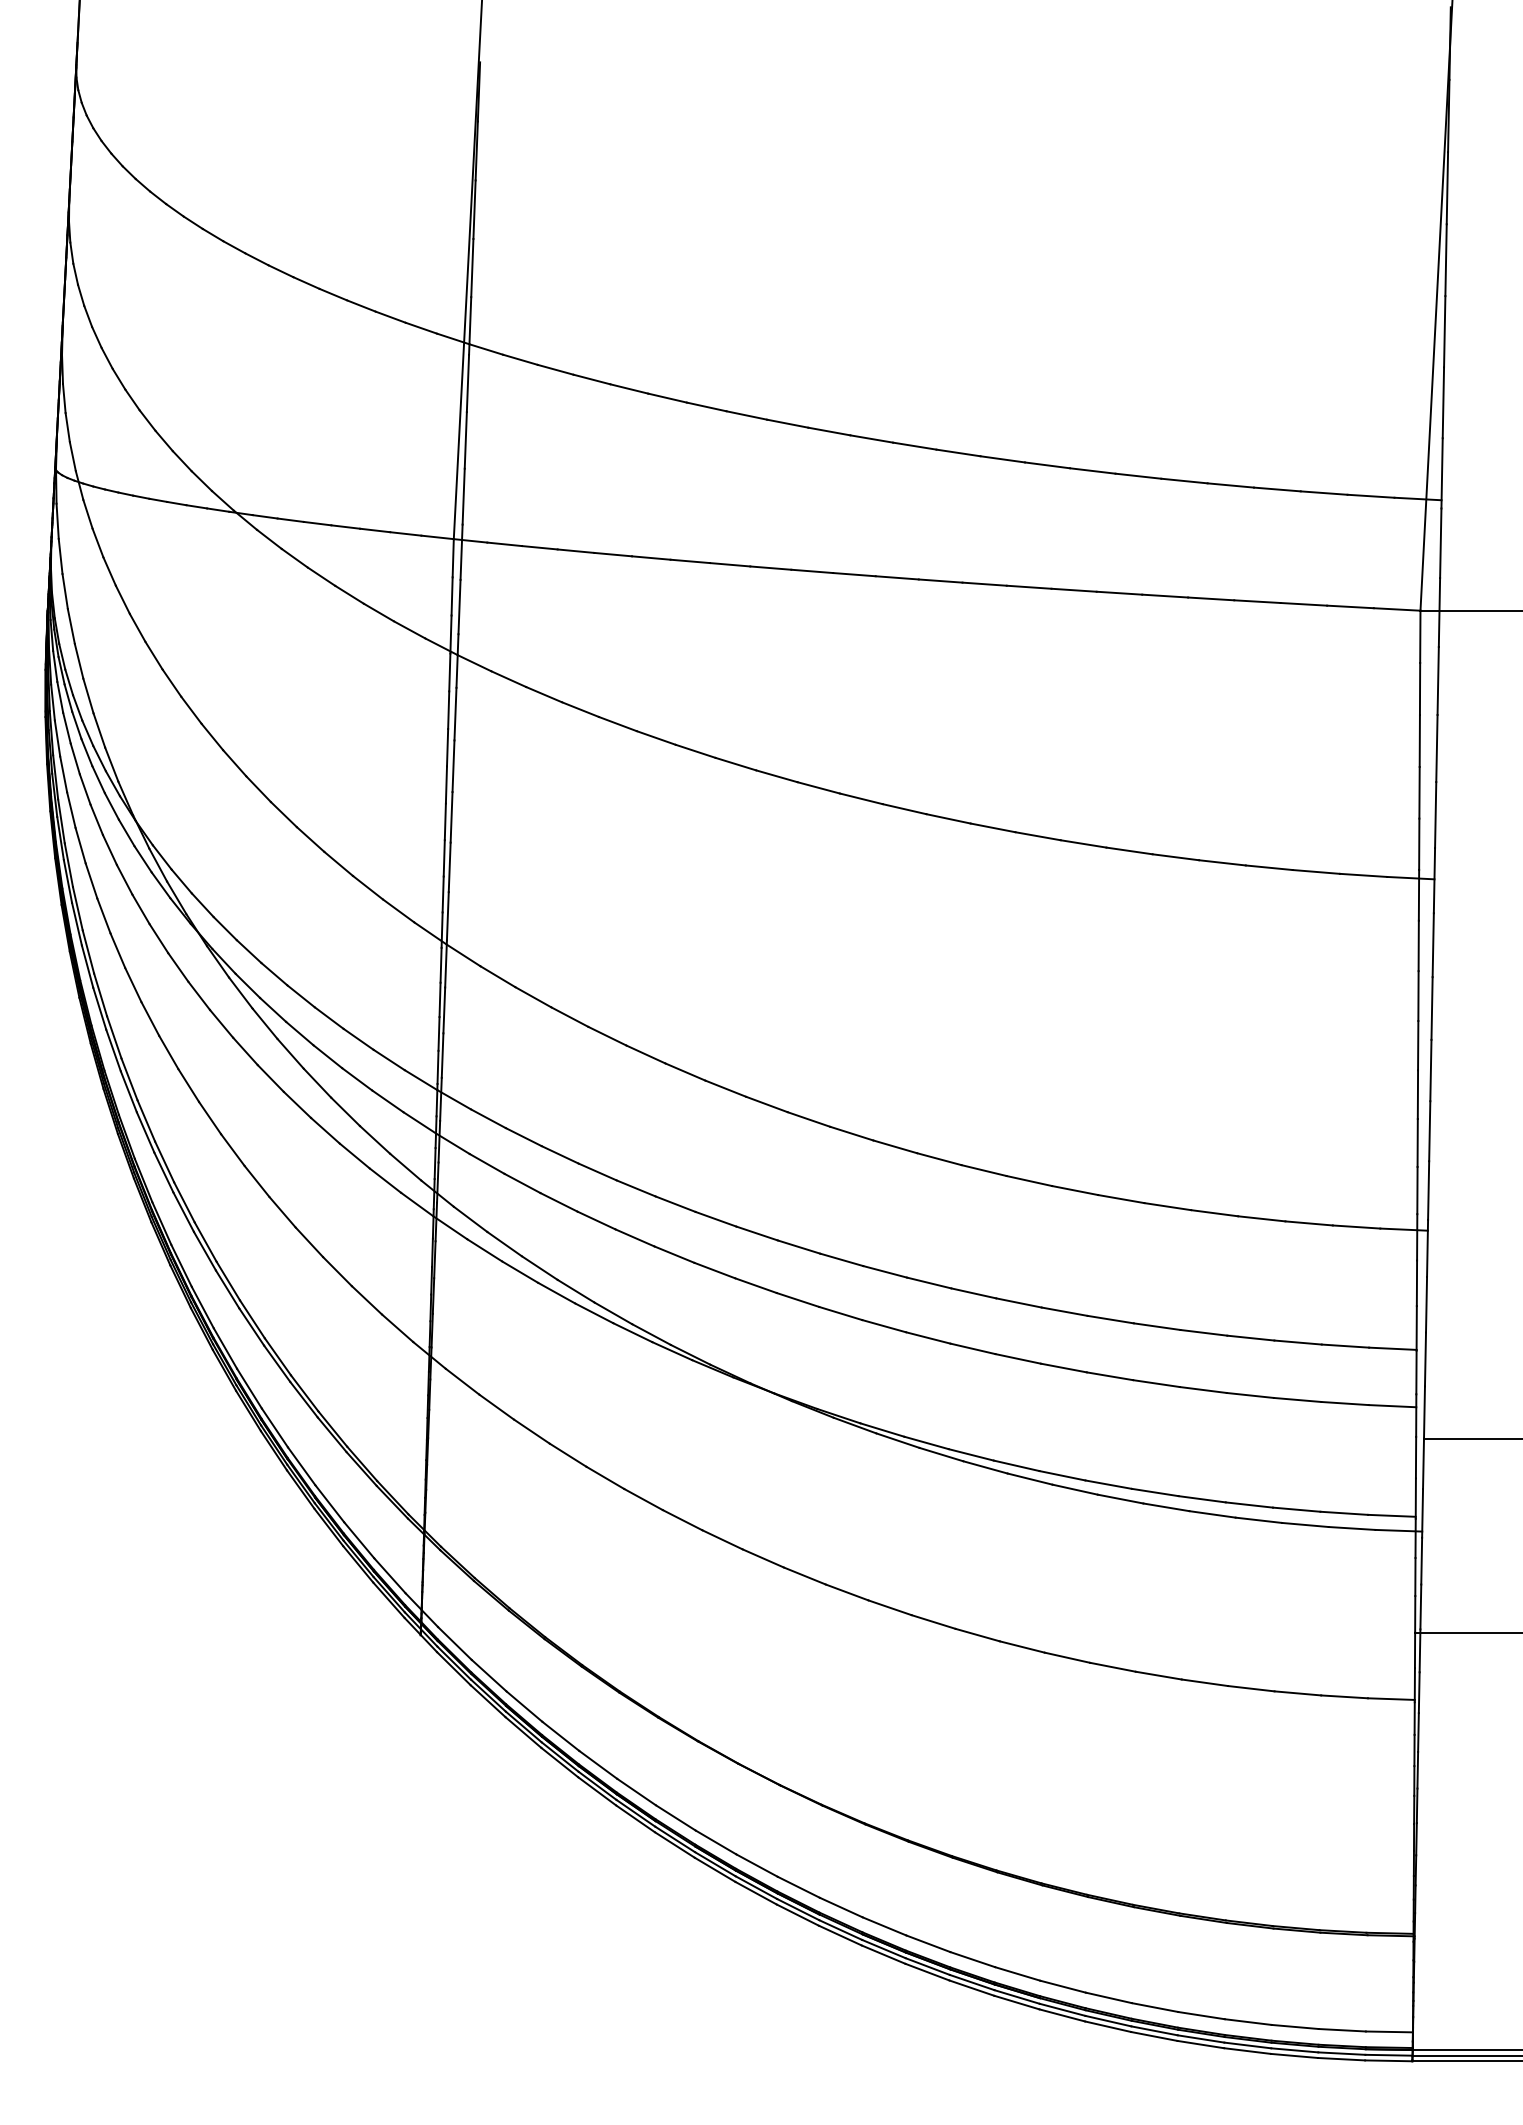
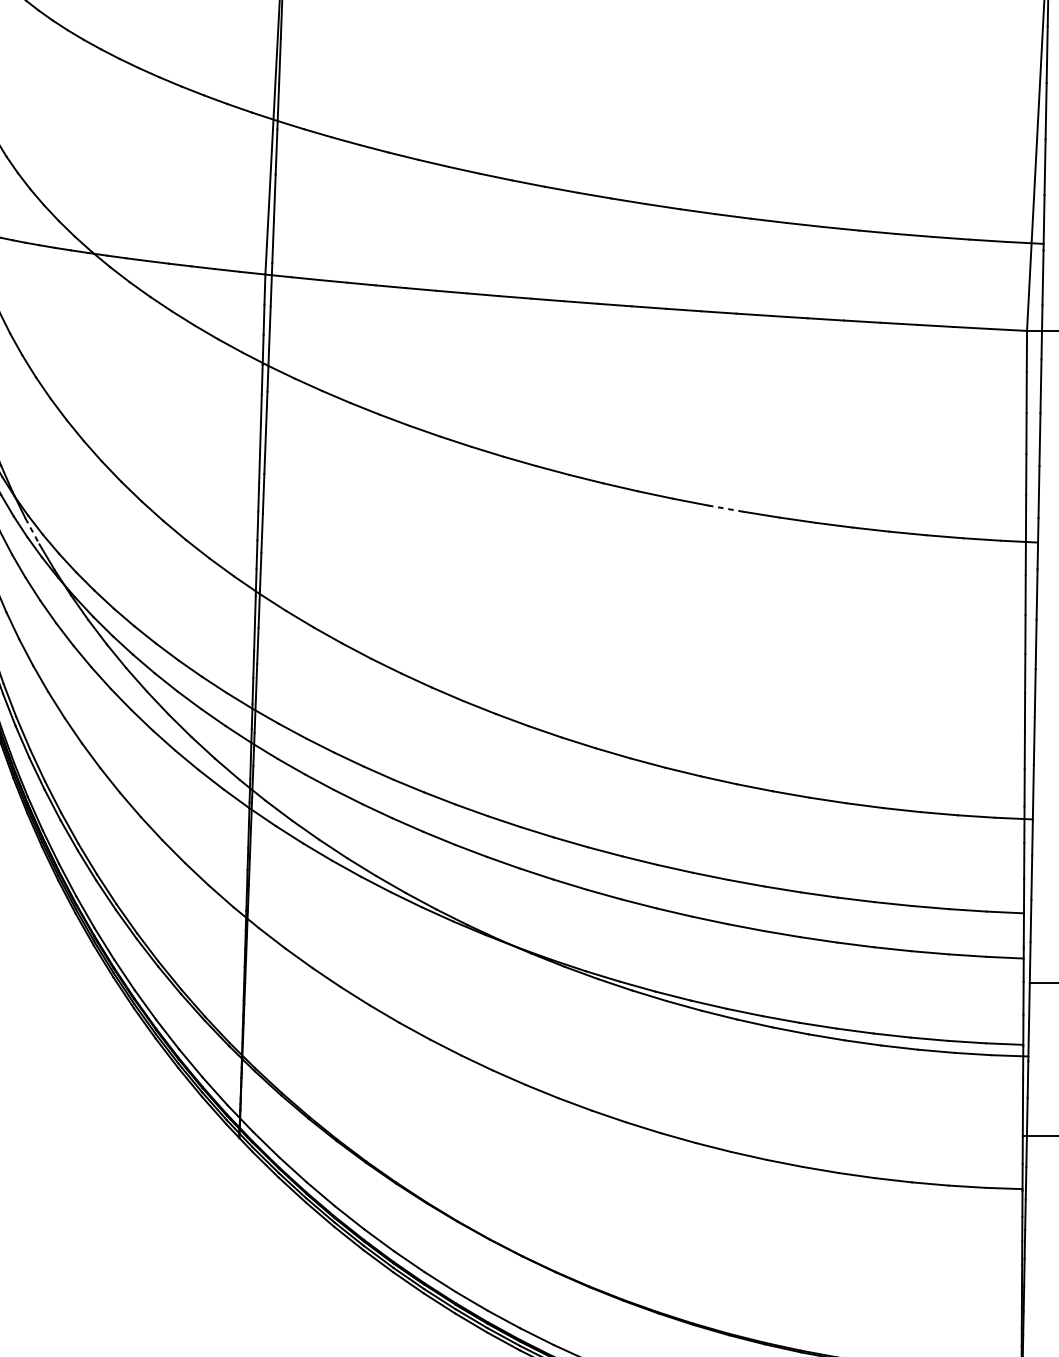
line: (1038, 836) -> (726, 508), solid -> dashed
line: (158, 865) -> (32, 531), solid -> dashed

